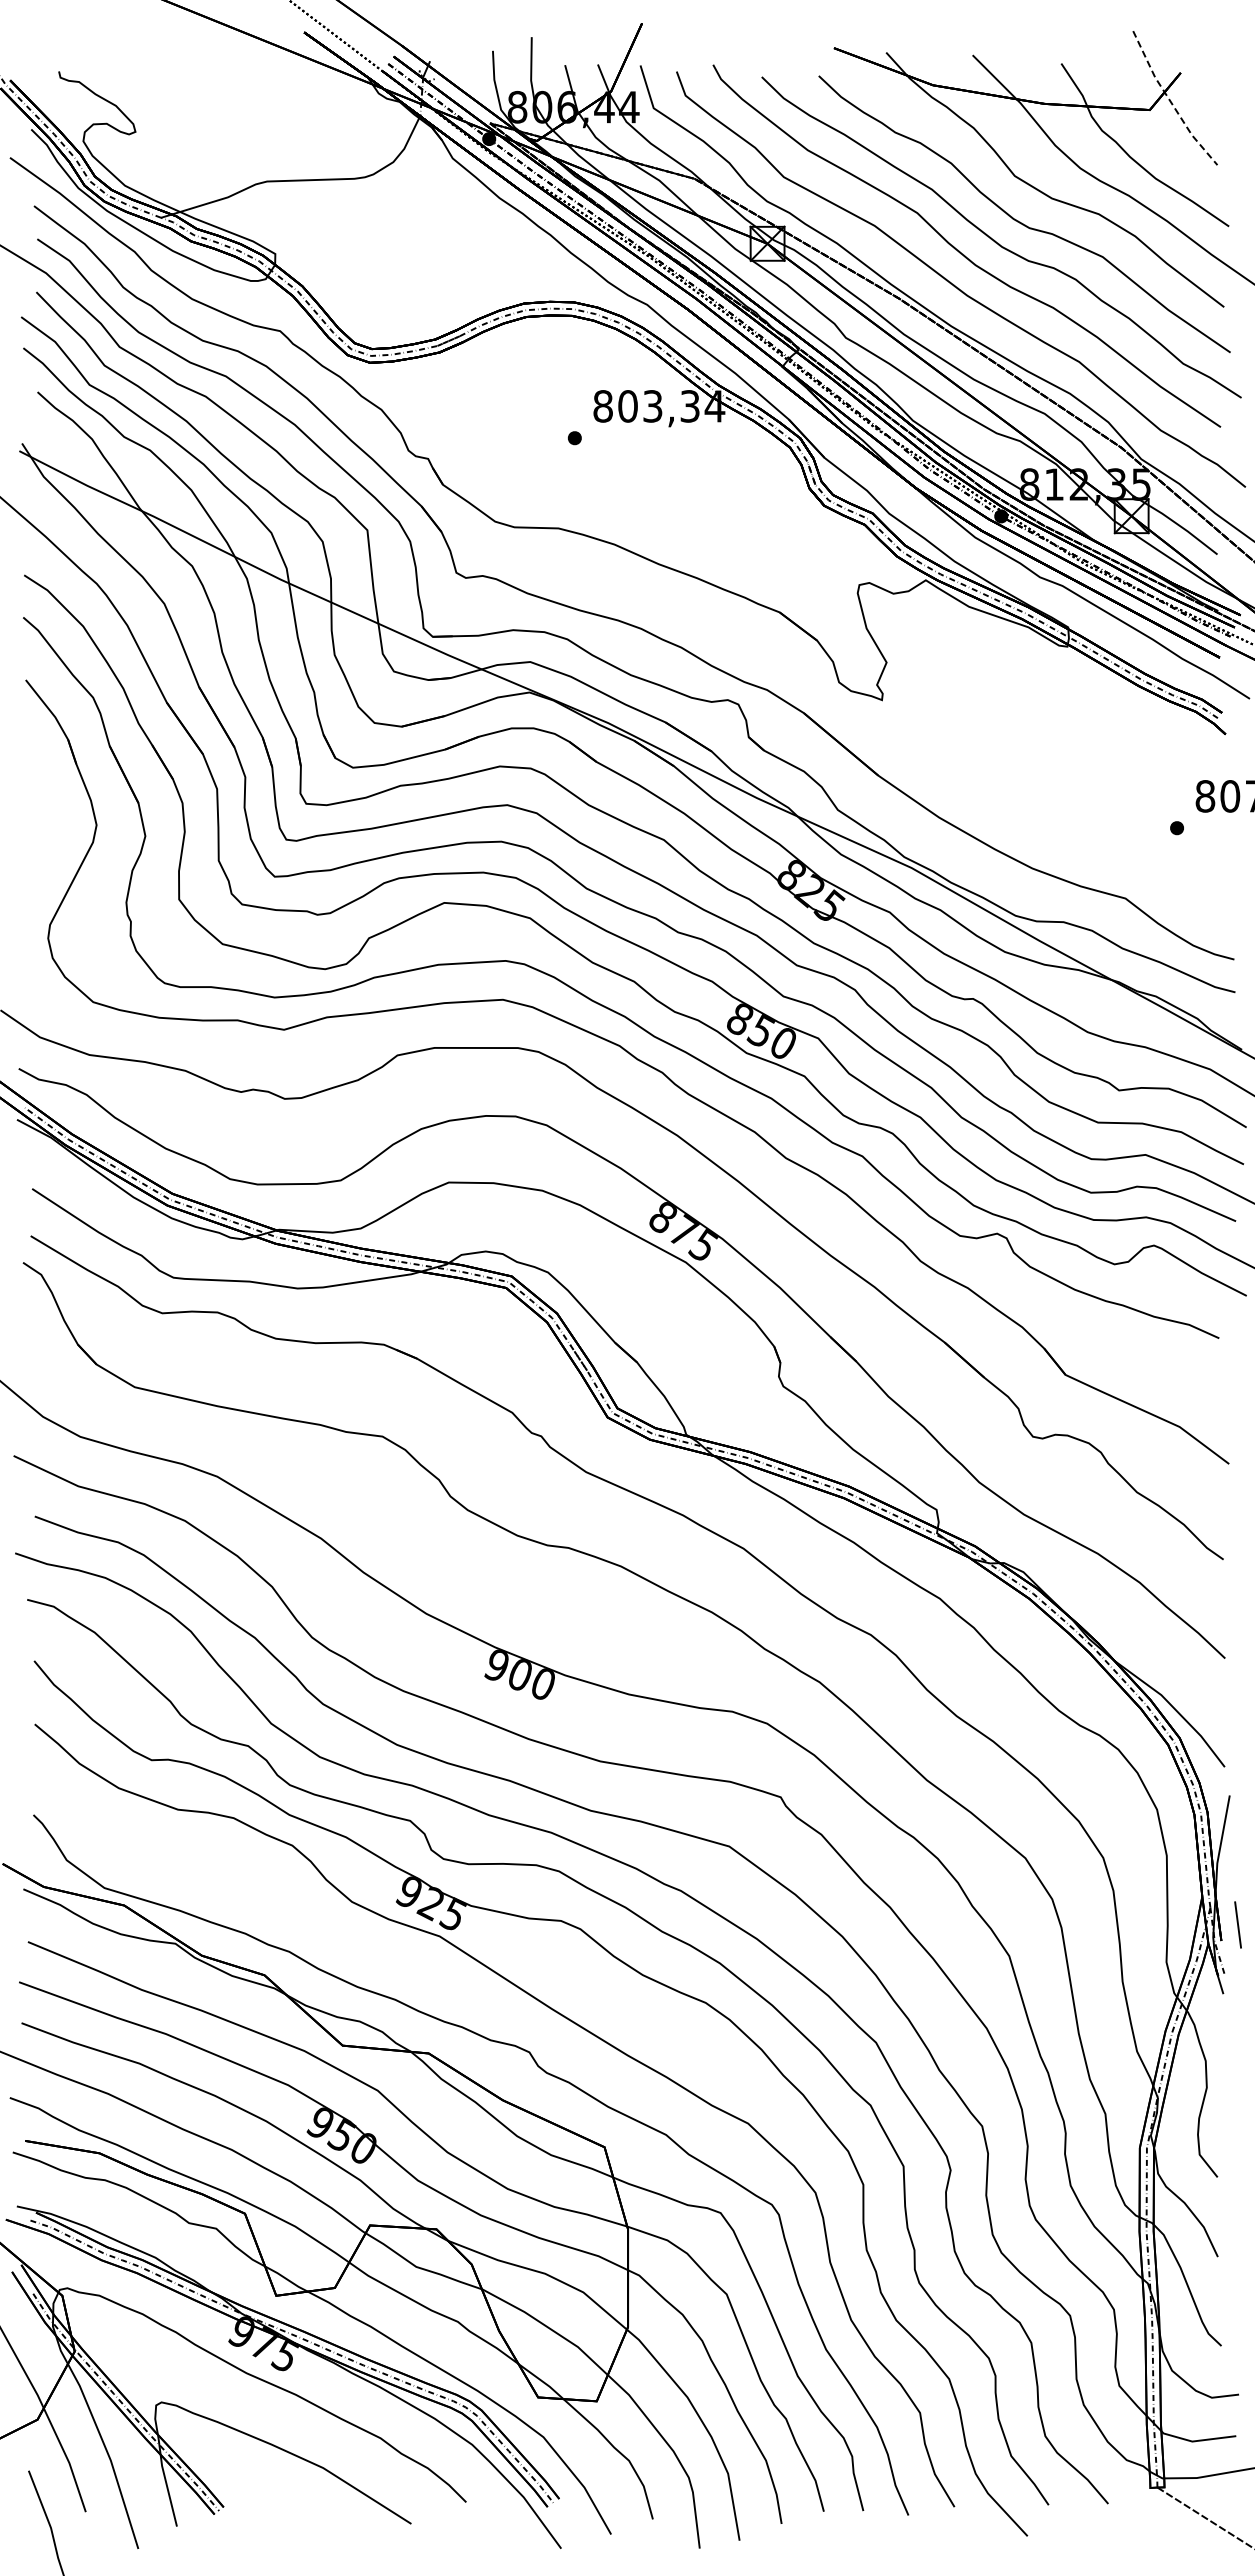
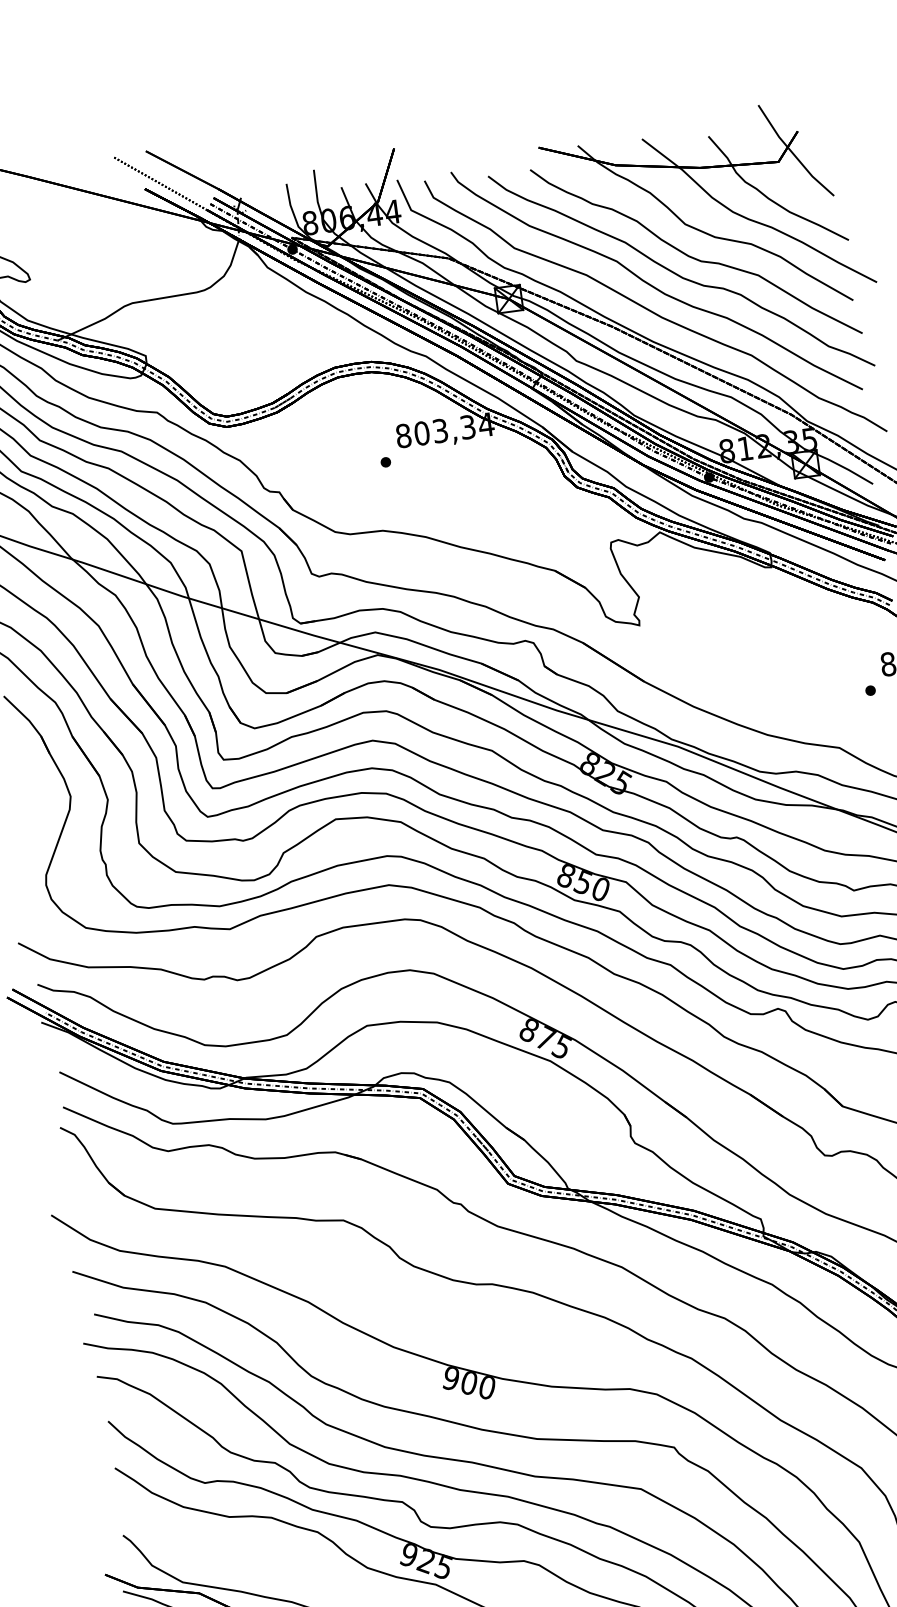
line: (1170, 101) -> (793, 153), dashed -> solid

